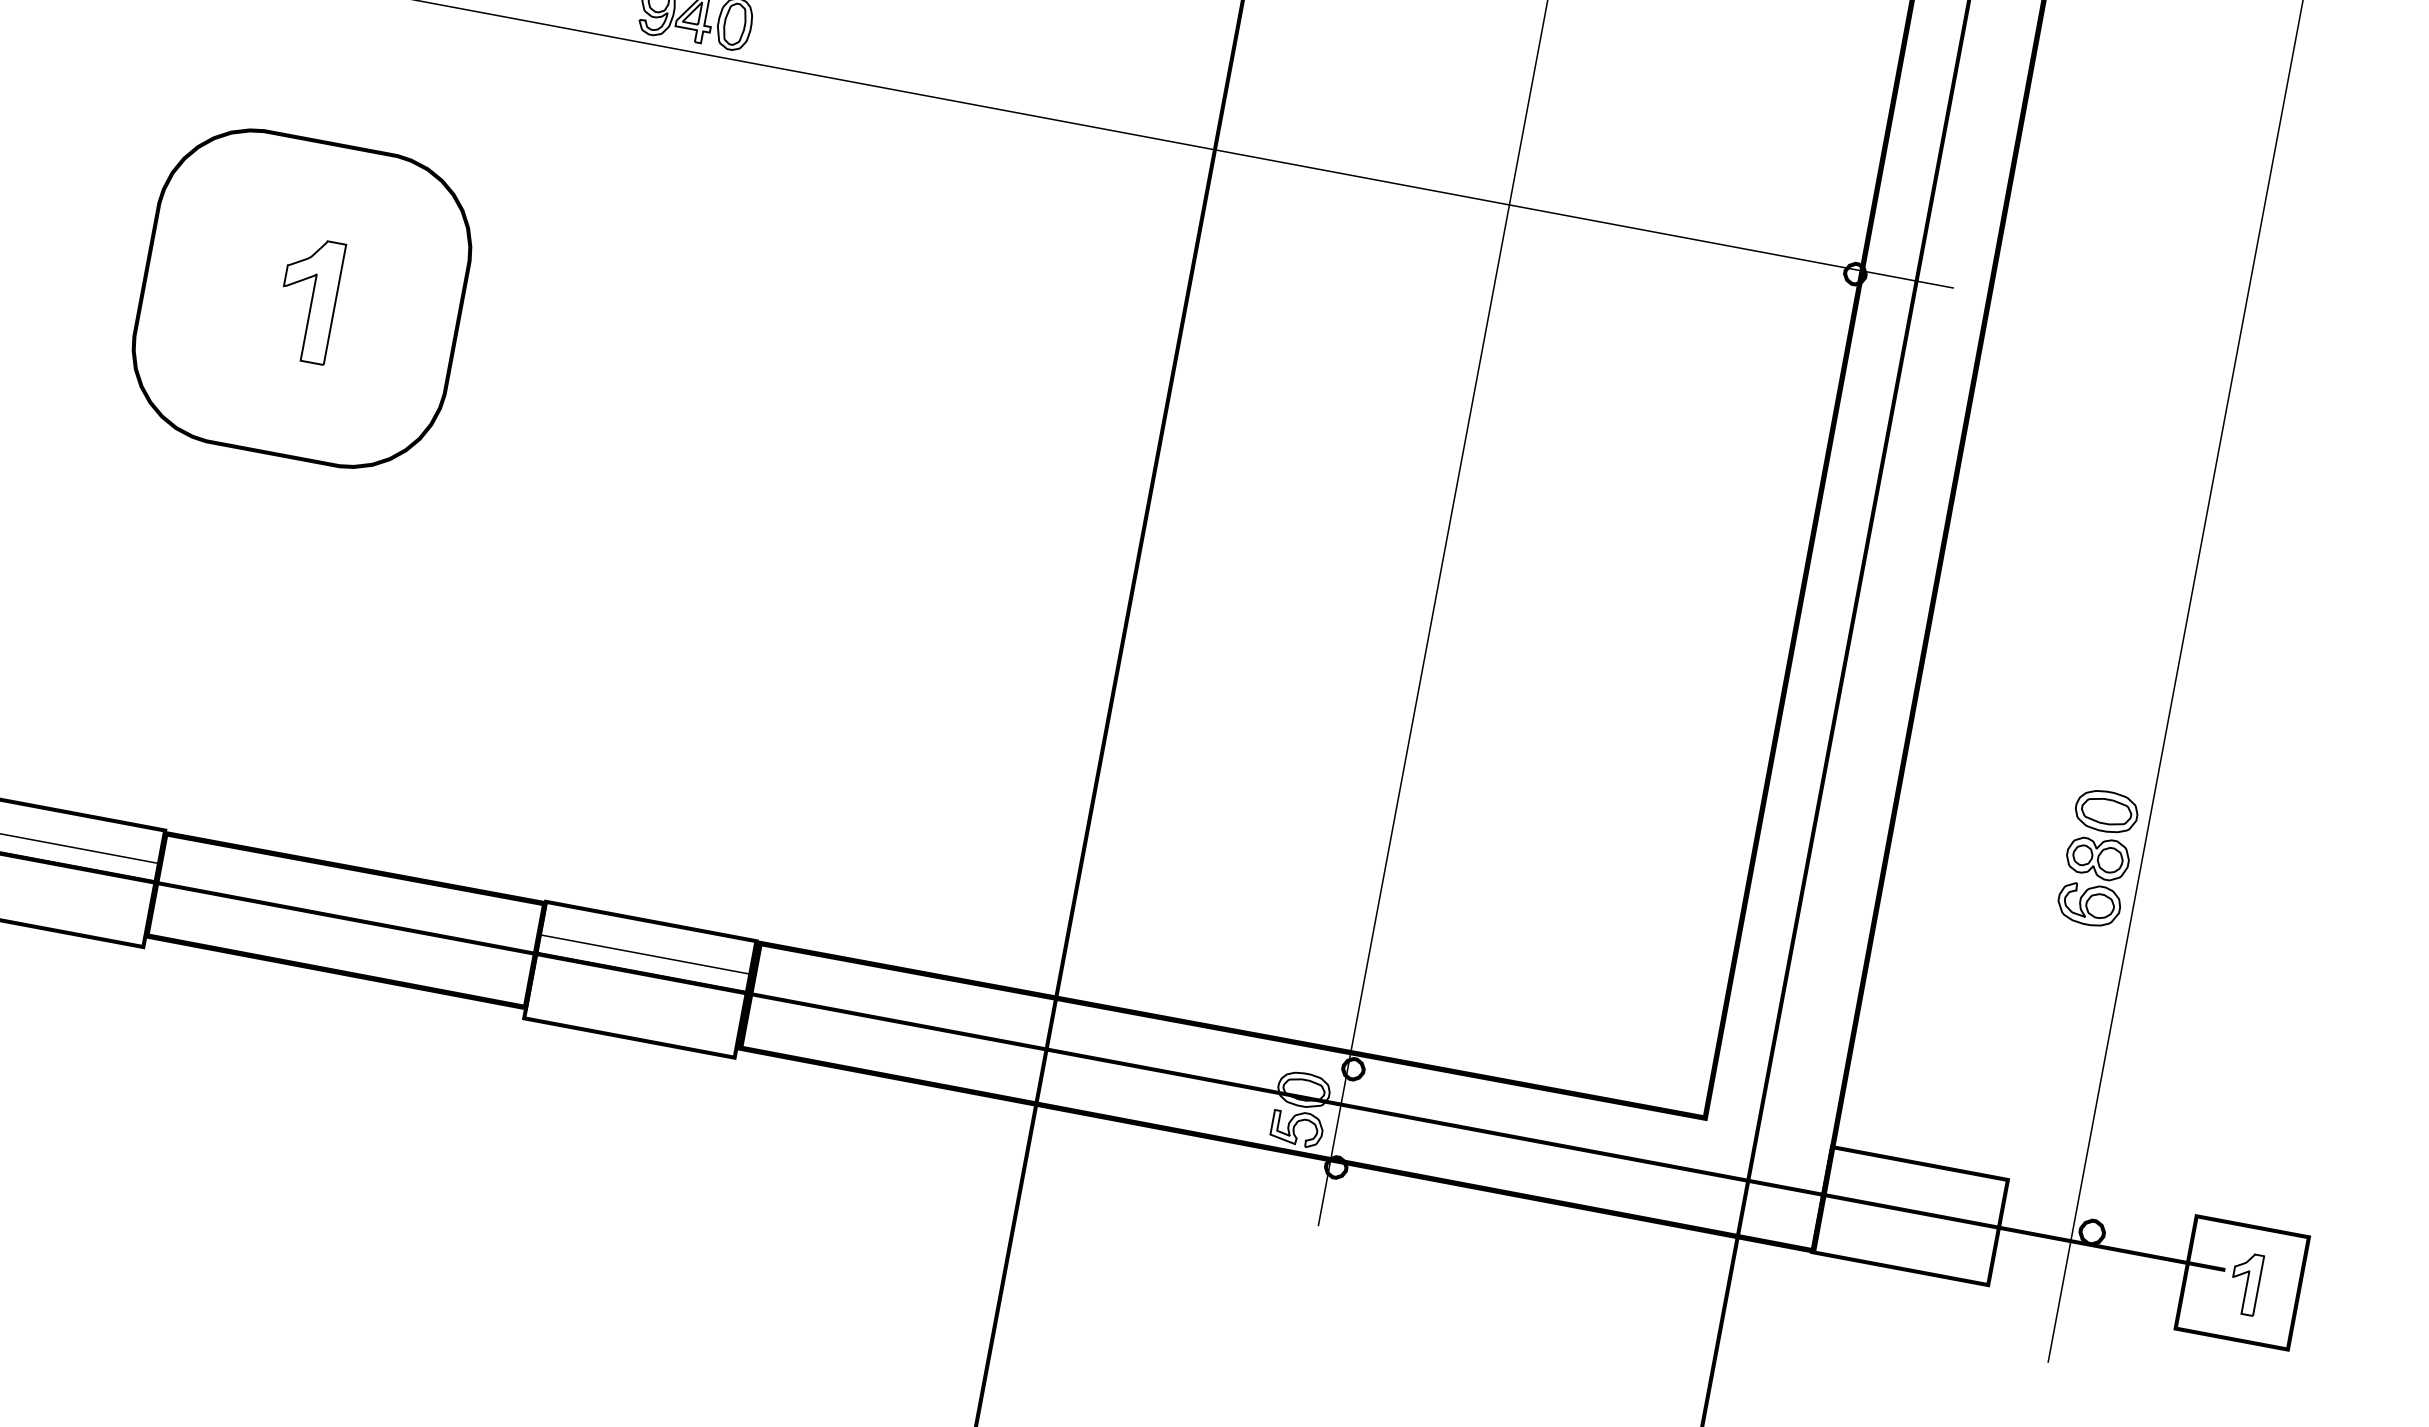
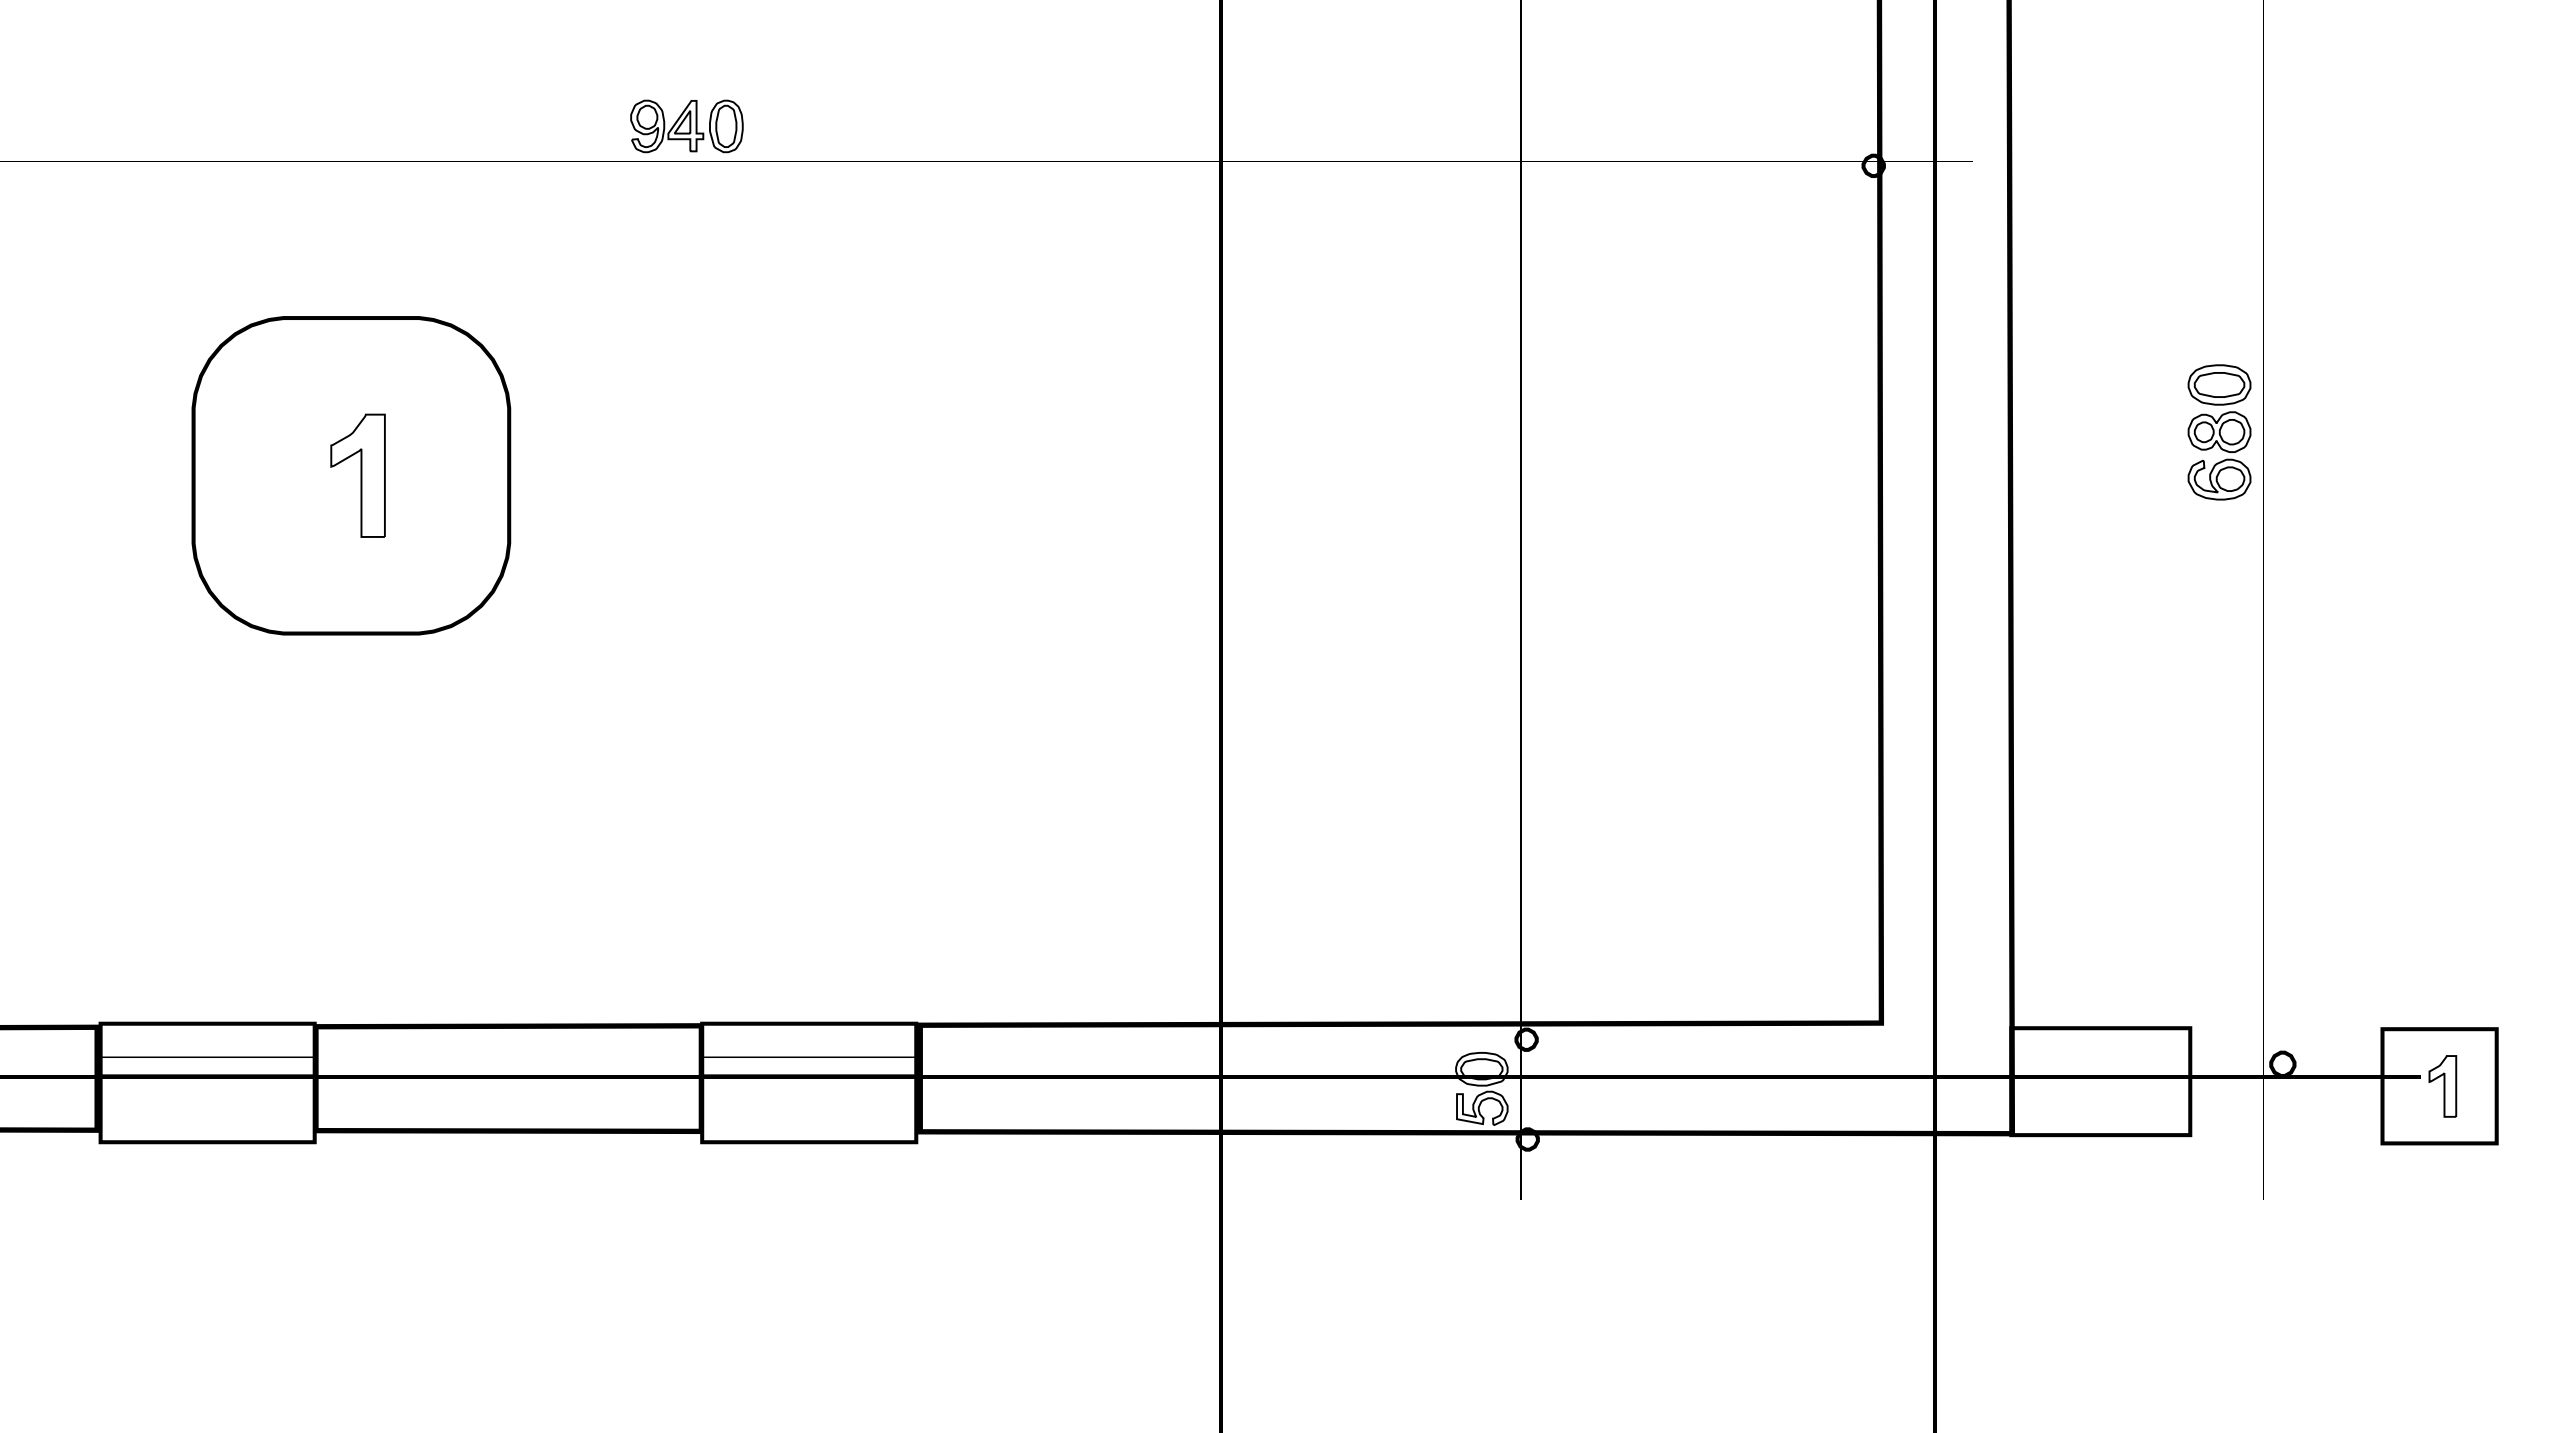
part: (2097, 858) -> (2219, 432), moved

